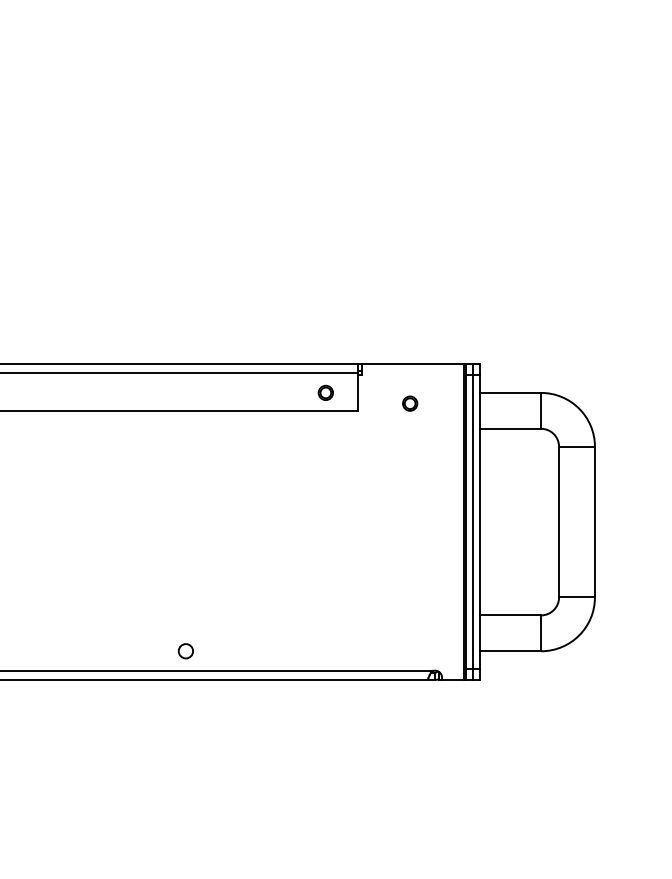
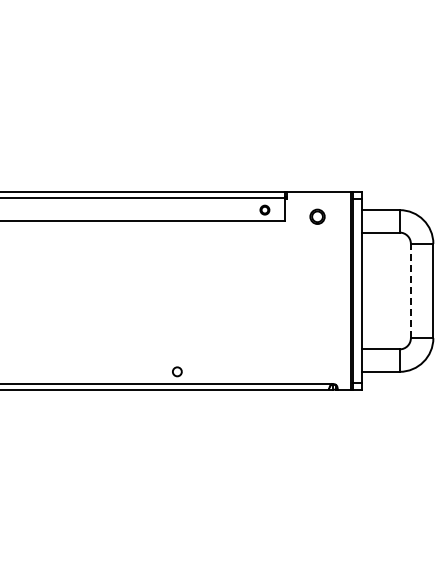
part: (409, 403) -> (317, 216), size x1.6
line: (473, 521) -> (357, 290), removed
line: (558, 521) -> (410, 290), solid -> dashed

